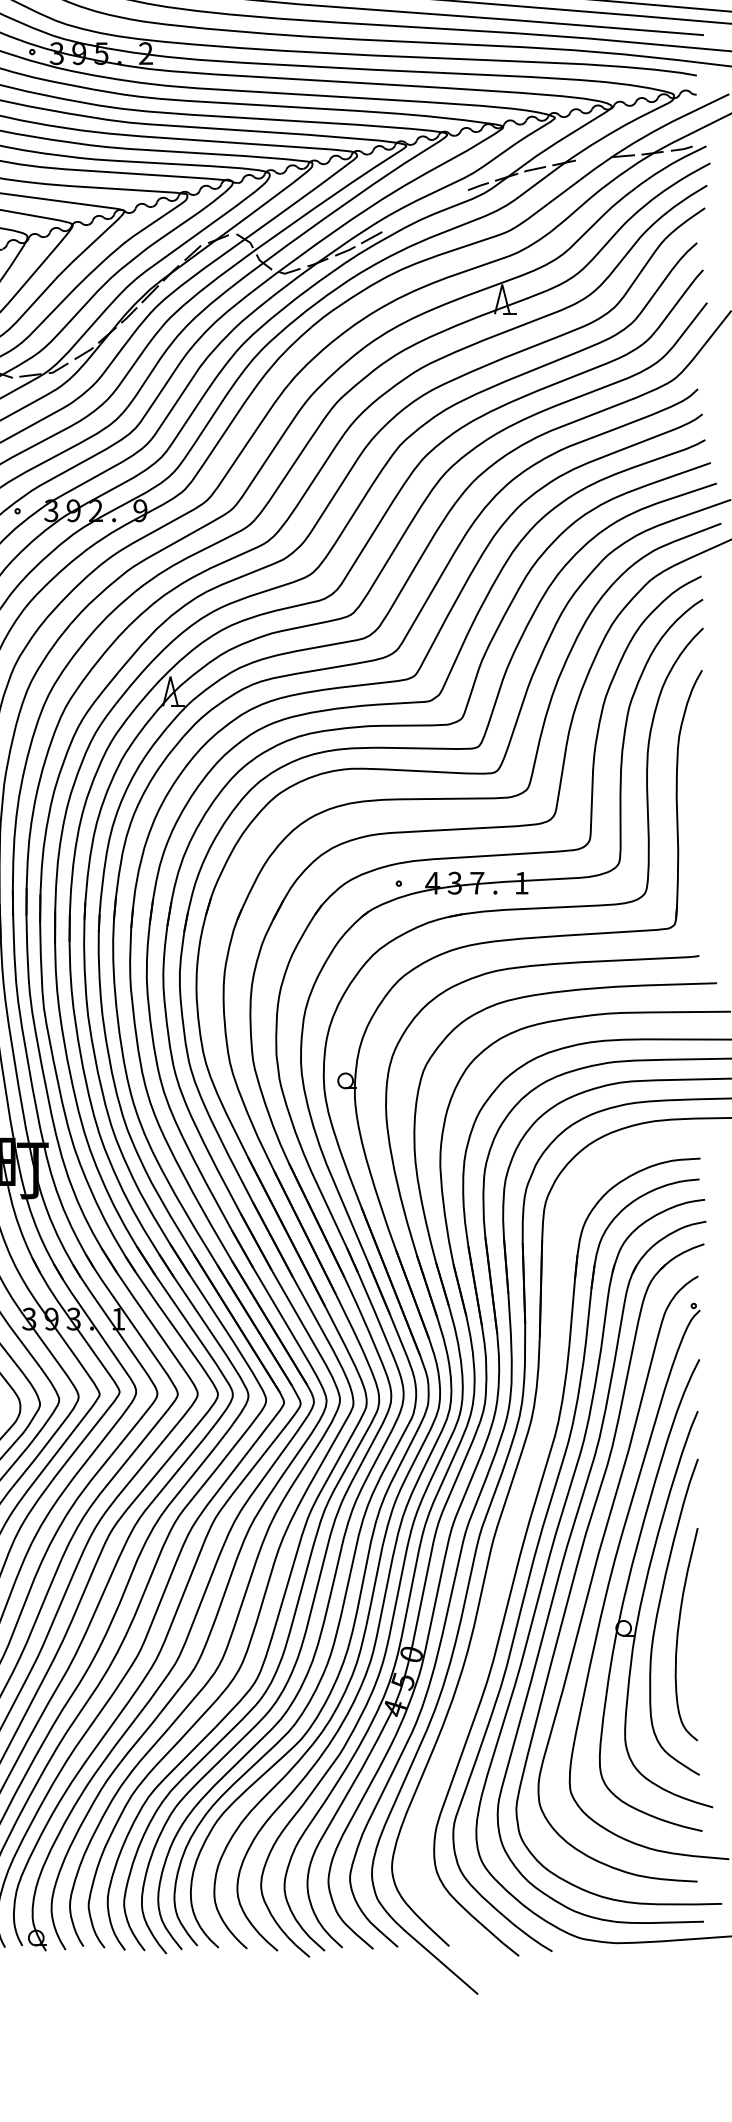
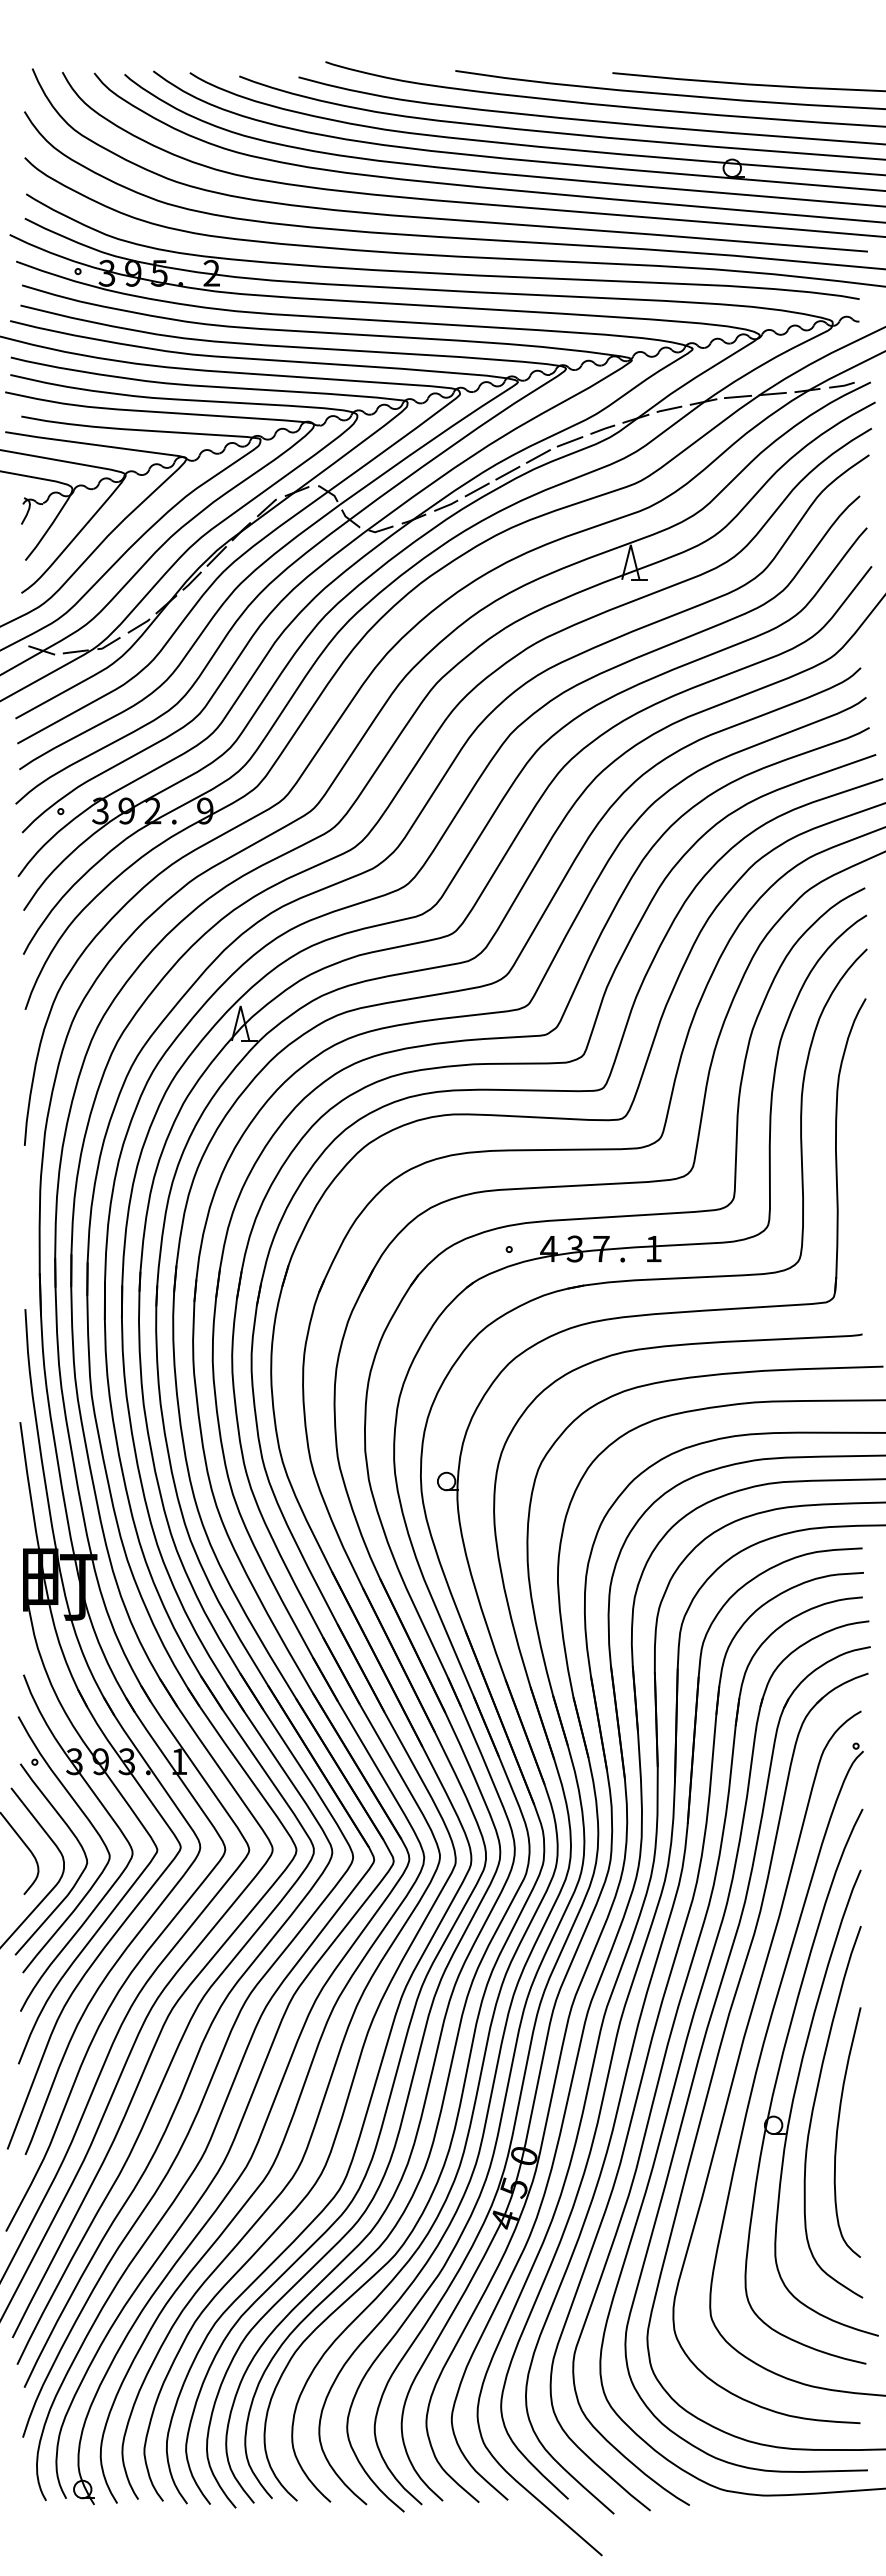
line: (593, 158) -> (737, 396), added
line: (450, 196) -> (569, 441), added
line: (423, 209) -> (538, 456), added
line: (397, 222) -> (507, 472), added
part: (511, 1536) -> (641, 2017), added

